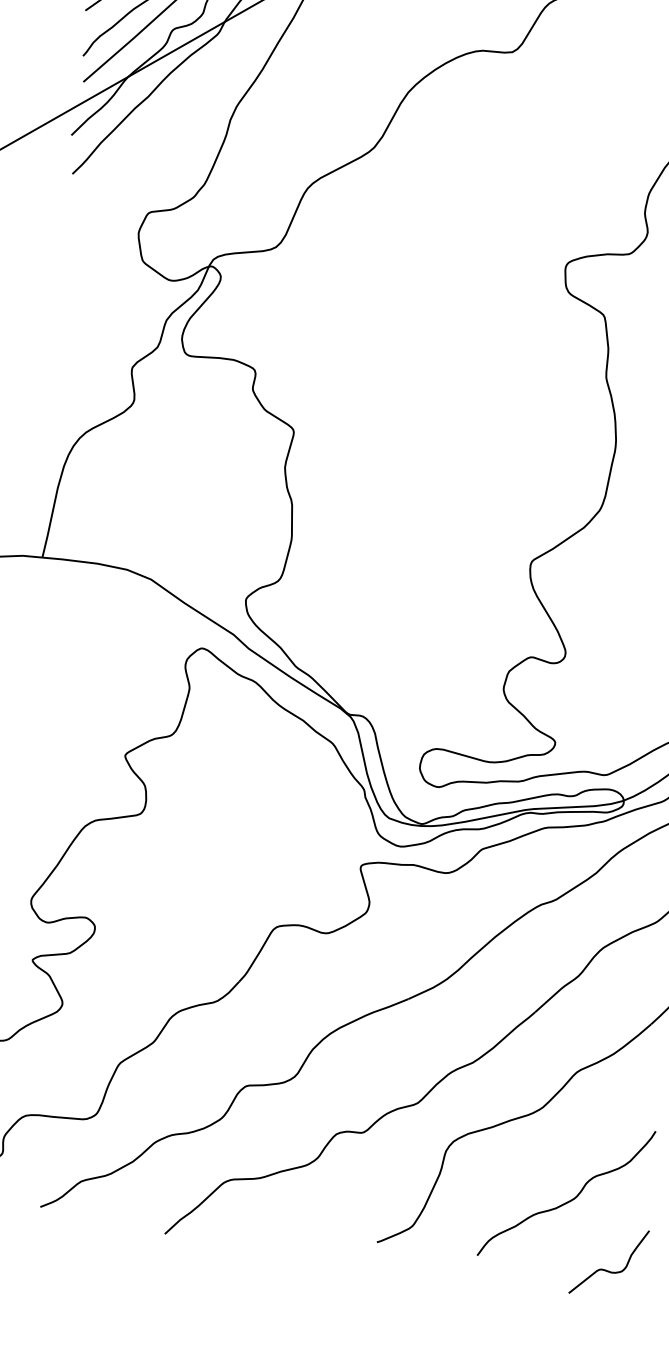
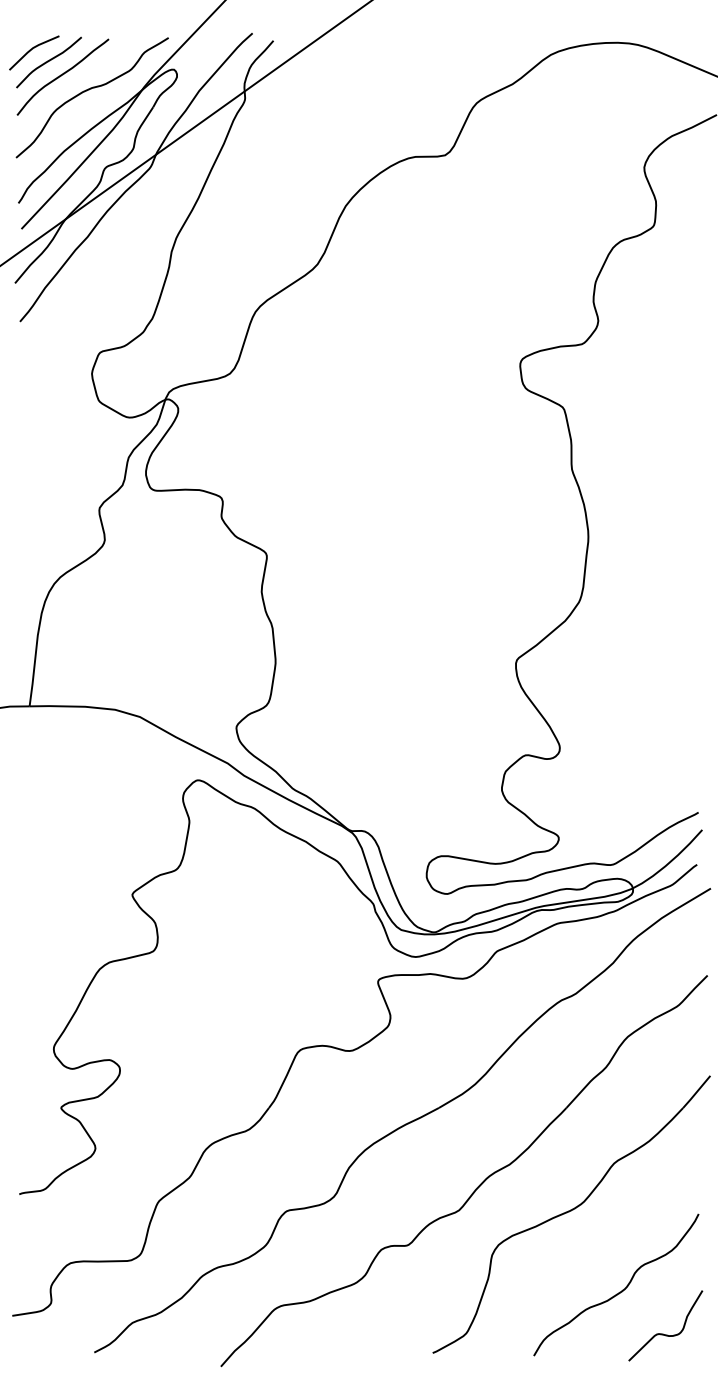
curve: (606, 1269) -> (663, 1333), moved

